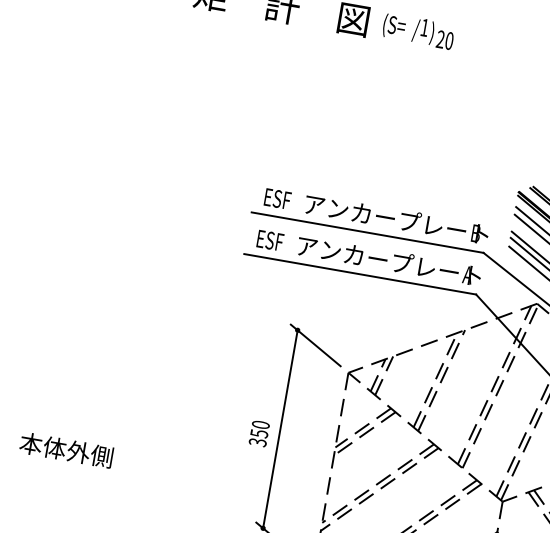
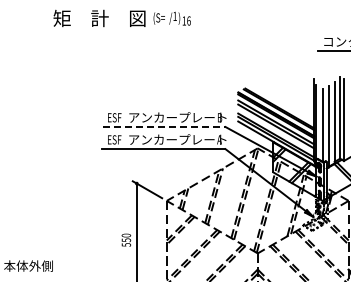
text: (444, 39) -> (186, 20), 20 -> 16
line: (368, 233) -> (164, 127), solid -> dashed
text: (254, 441) -> (124, 244), 350 -> 550

